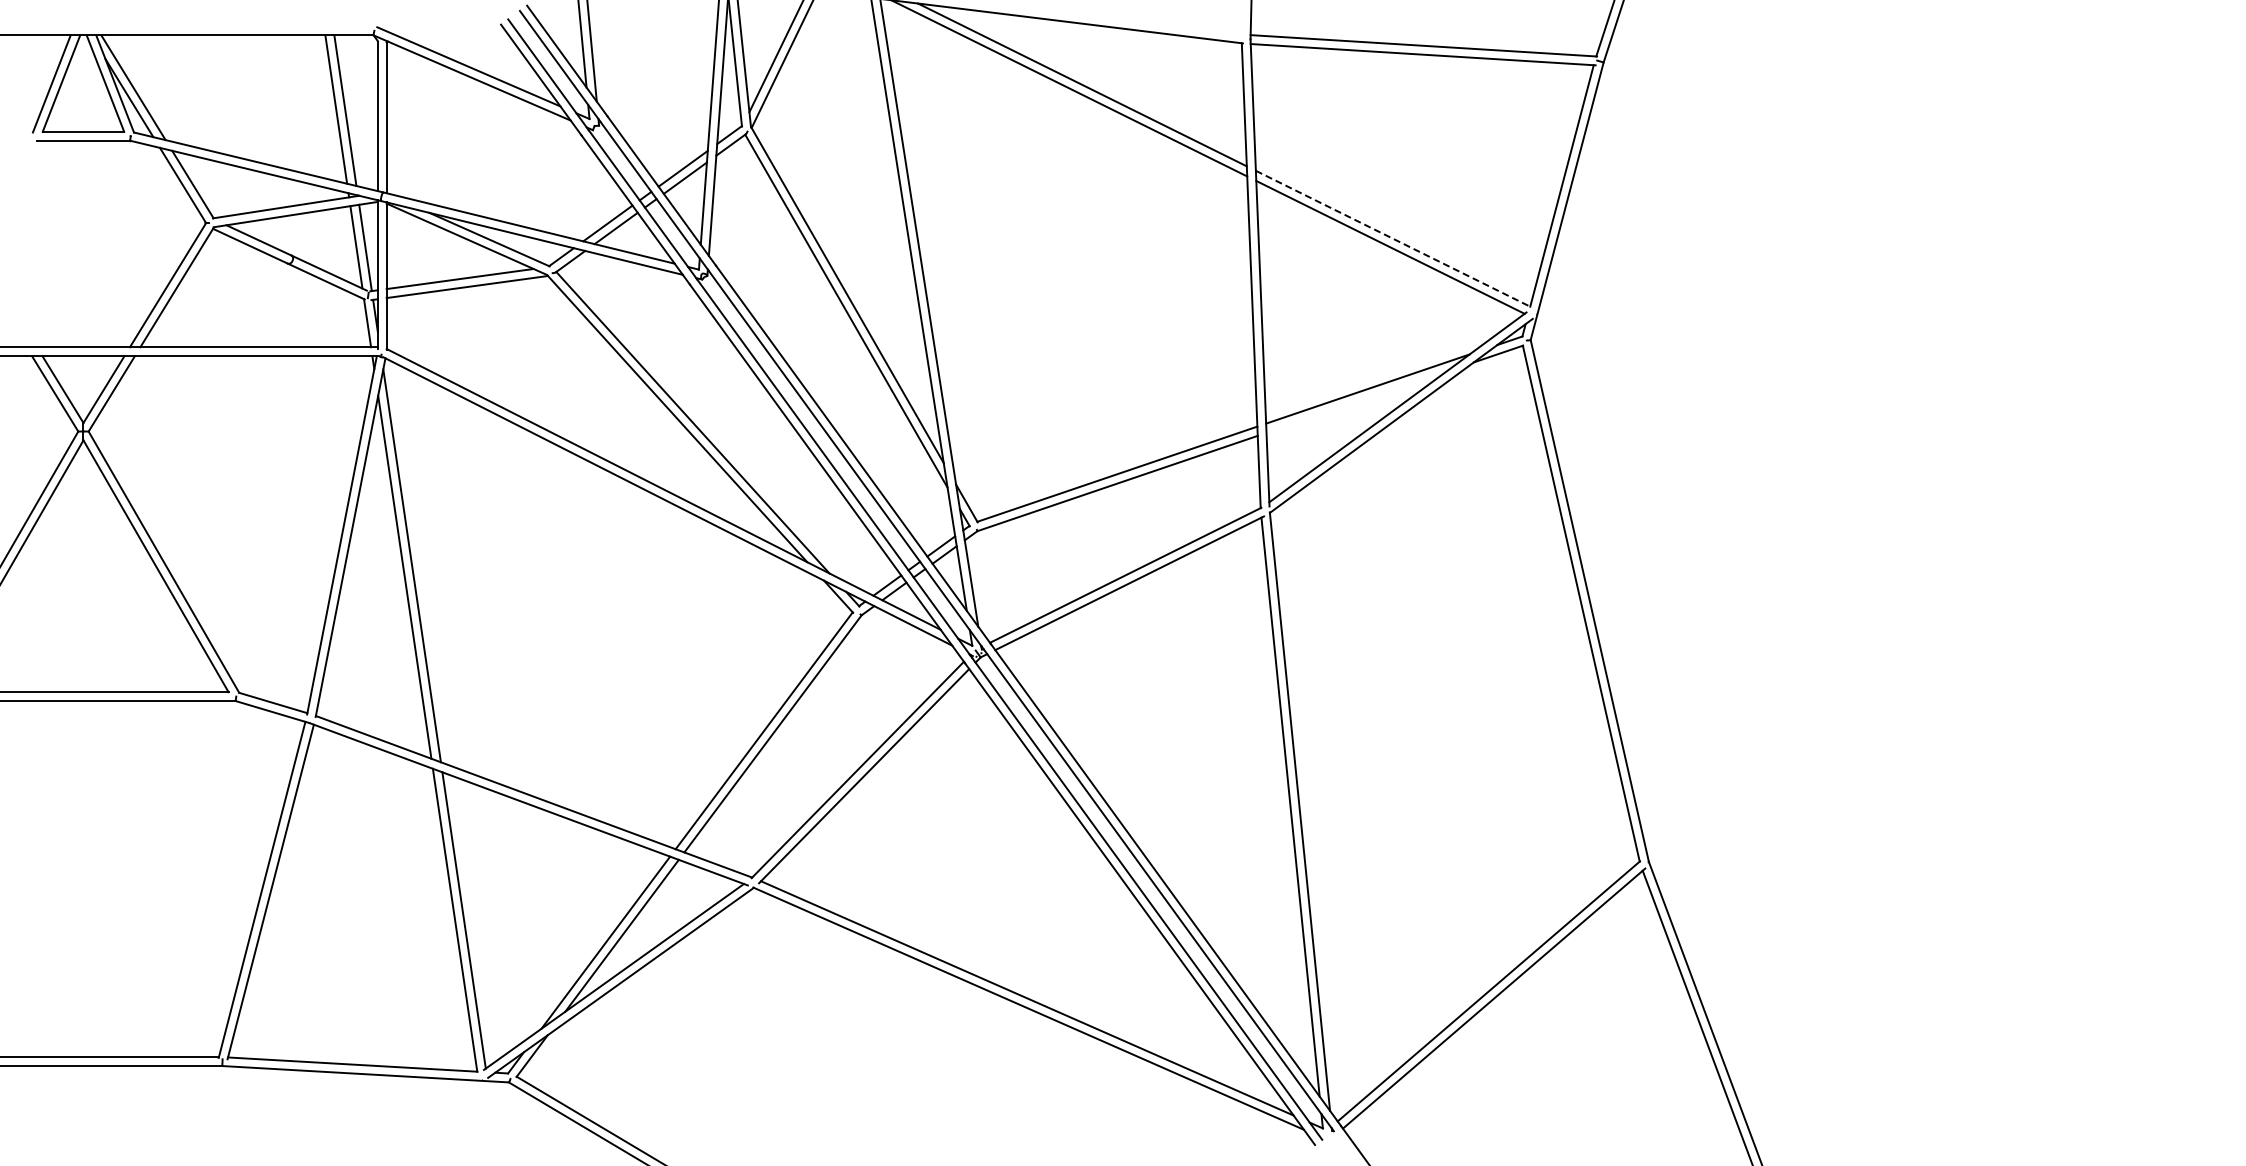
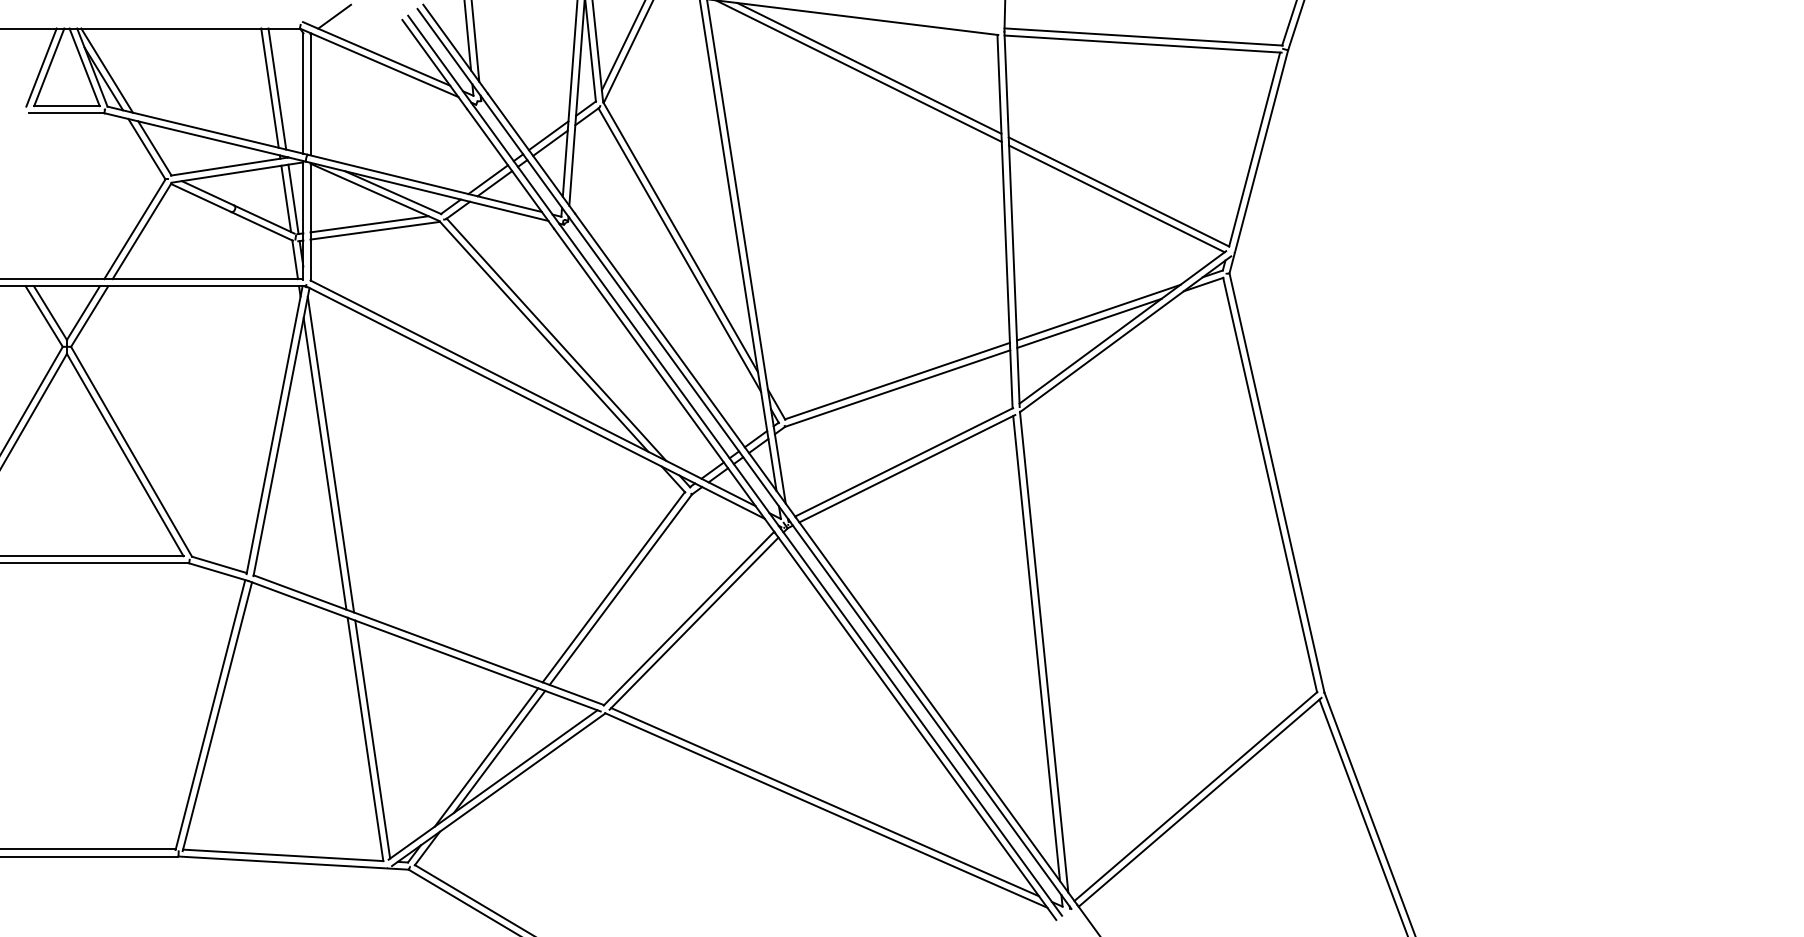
line: (416, 20) -> (334, 16), added
line: (1393, 239) -> (1119, 192), dashed -> solid
line: (1356, 401) -> (1089, 322), added

